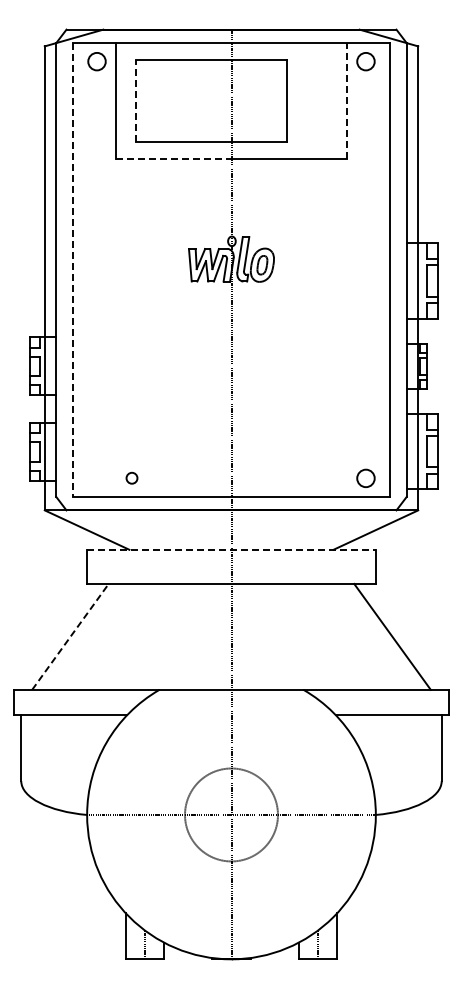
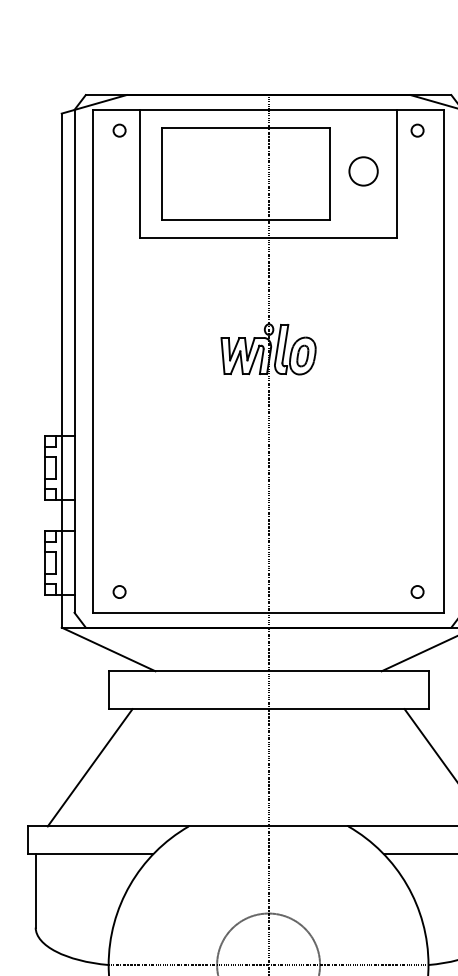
circle: (96, 61) -> (119, 130), size x0.62
circle: (365, 61) -> (417, 130), size x0.62
circle: (316, 98) -> (362, 171), added
line: (135, 100) -> (162, 173), dashed -> solid
line: (347, 100) -> (397, 173), dashed -> solid
line: (173, 158) -> (204, 237), dashed -> solid
line: (73, 270) -> (93, 361), dashed -> solid
circle: (131, 477) -> (119, 591), moved
circle: (365, 477) -> (417, 591), size x0.62
line: (231, 549) -> (268, 670), dashed -> solid
line: (70, 636) -> (90, 767), dashed -> solid

